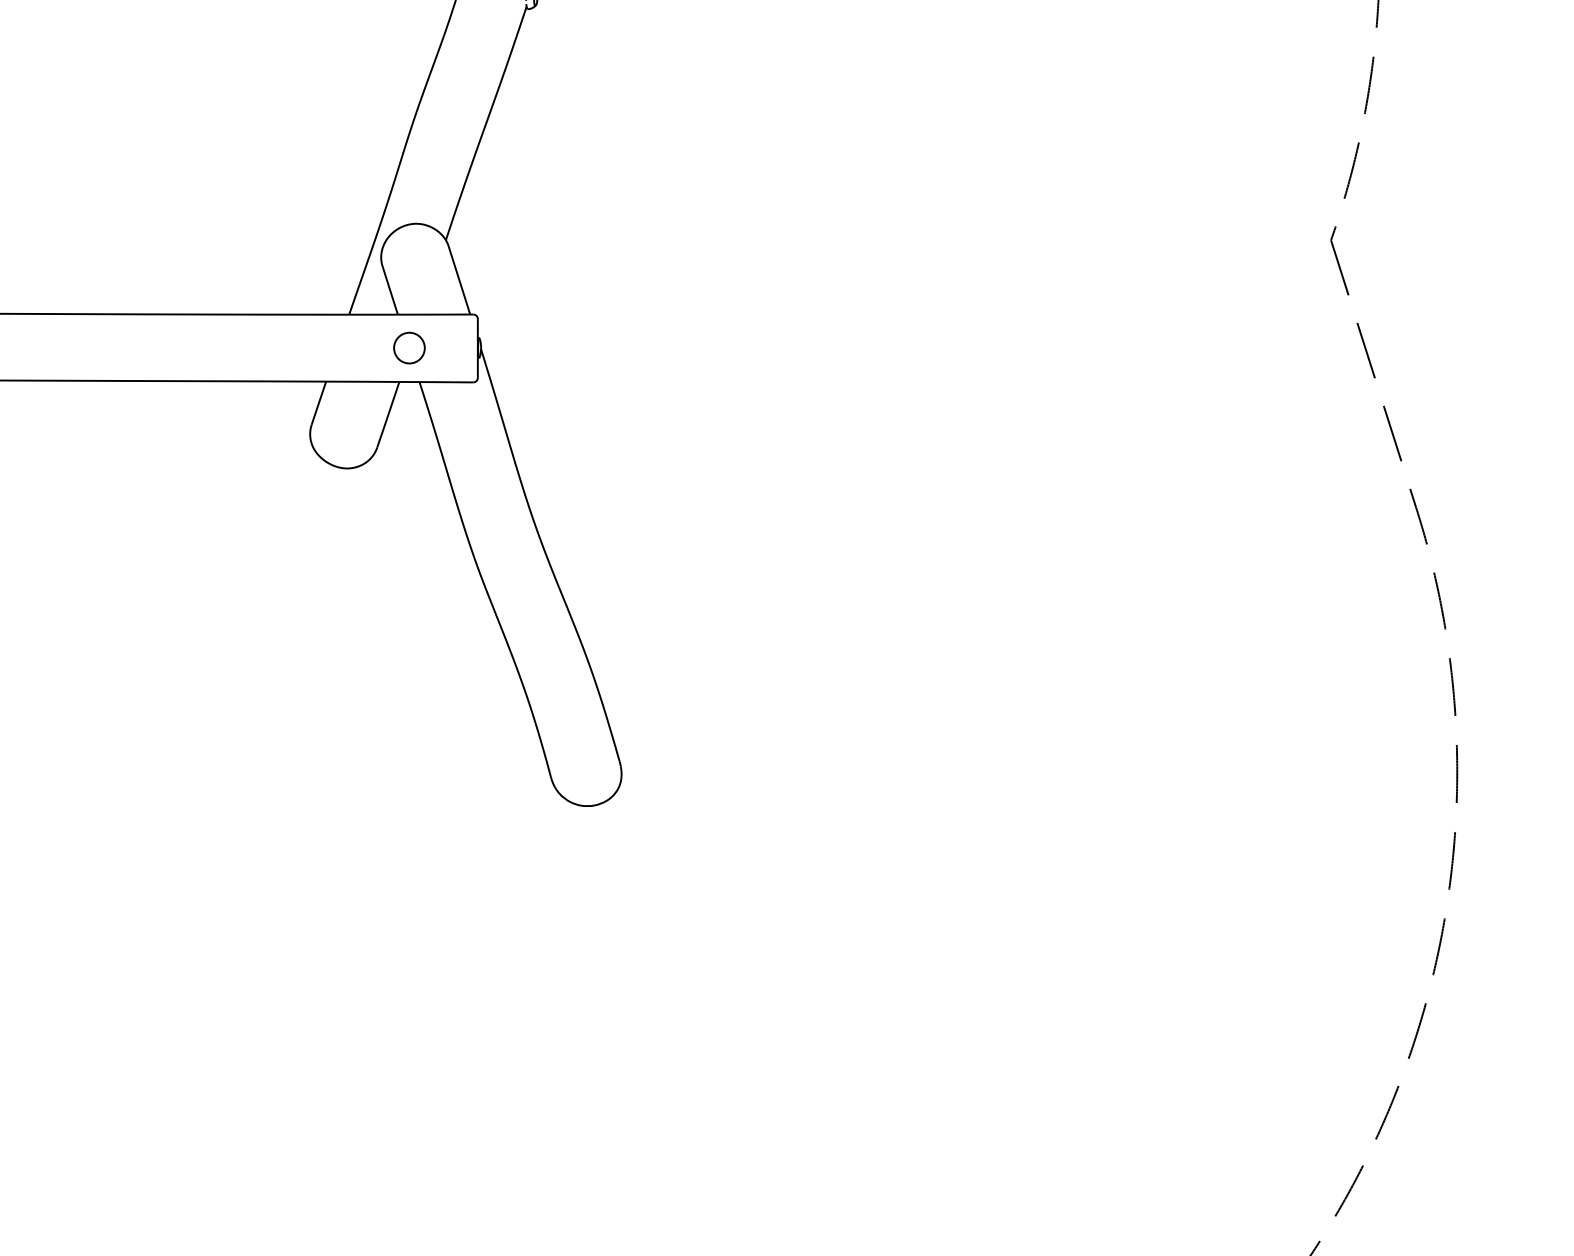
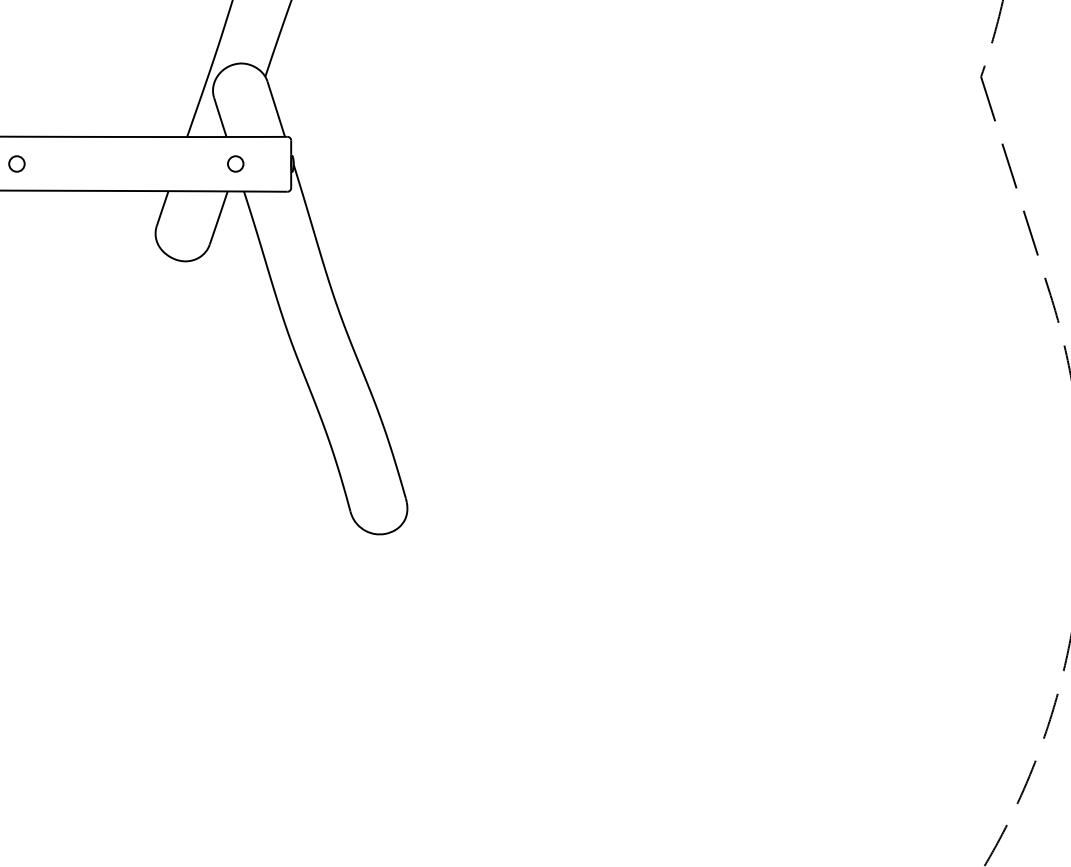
circle: (138, 347) -> (16, 163), added
circle: (408, 347) -> (235, 163), size x0.62

